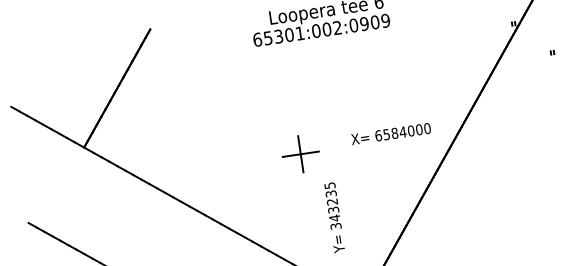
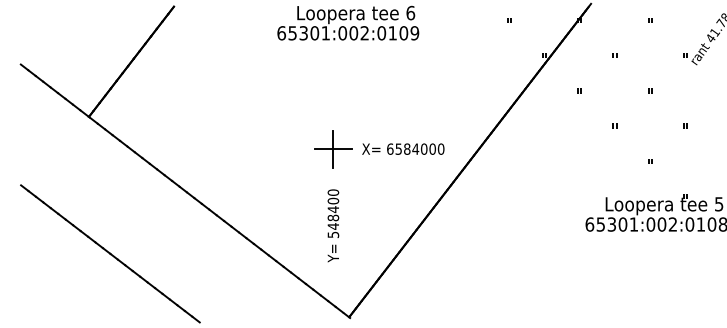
text: (364, 24) -> (392, 33), 65301:002:0909 -> 65301:002:0109
part: (300, 154) -> (333, 149), moved
text: (333, 205) -> (333, 213), 343235 -> 548400

